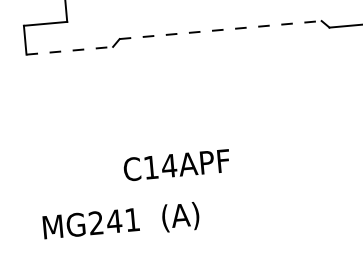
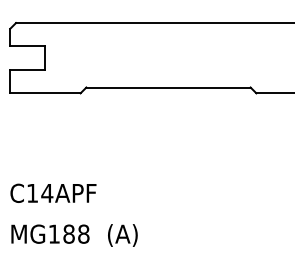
line: (220, 30) -> (168, 87), dashed -> solid
line: (69, 50) -> (45, 93), dashed -> solid
text: (176, 164) -> (53, 192), moved
text: (113, 220) -> (68, 233), MG241 -> MG188

